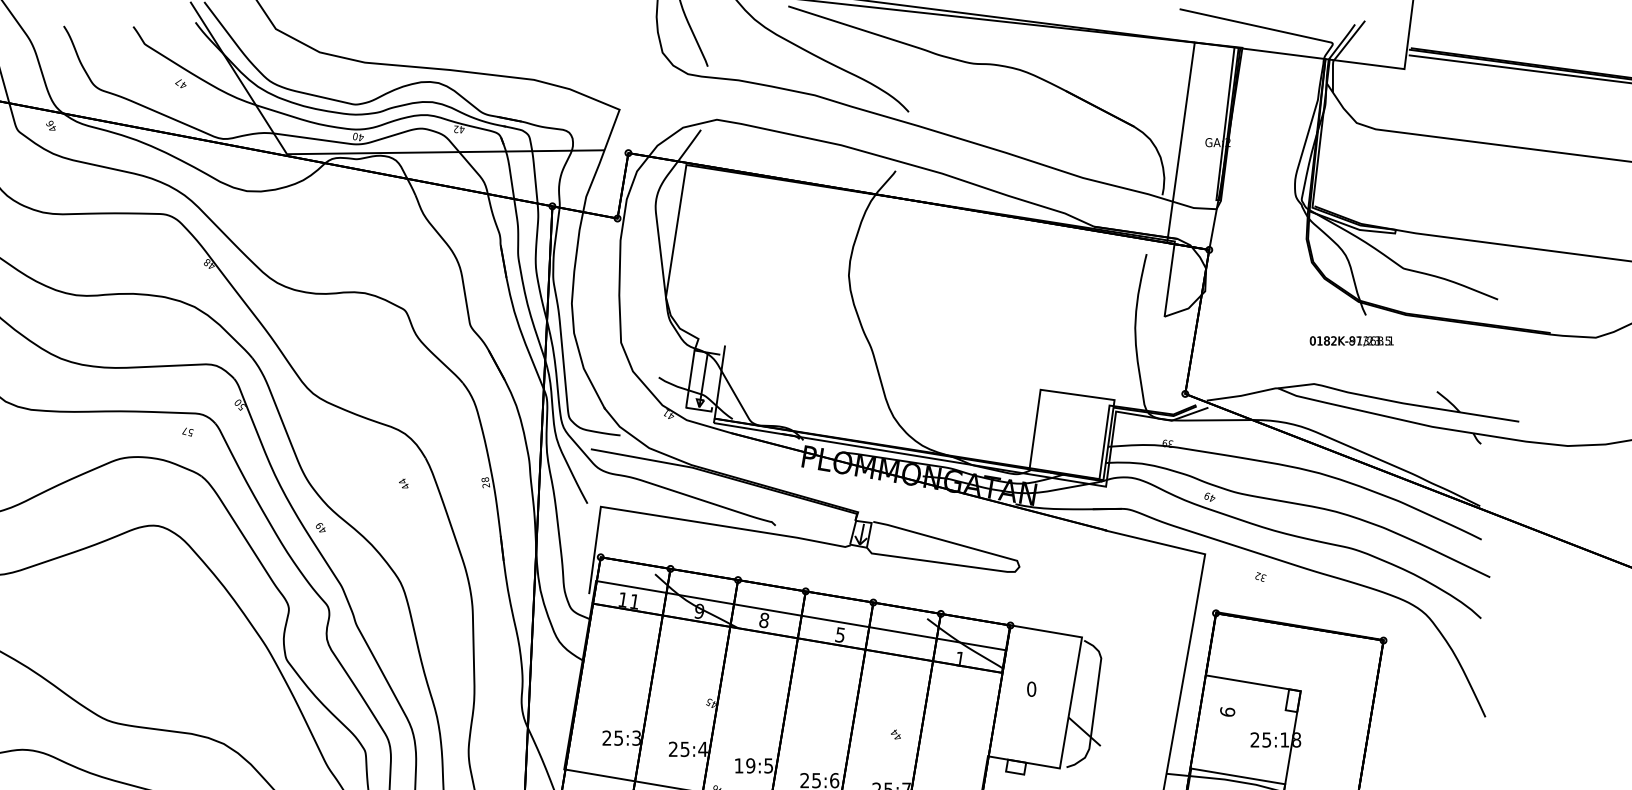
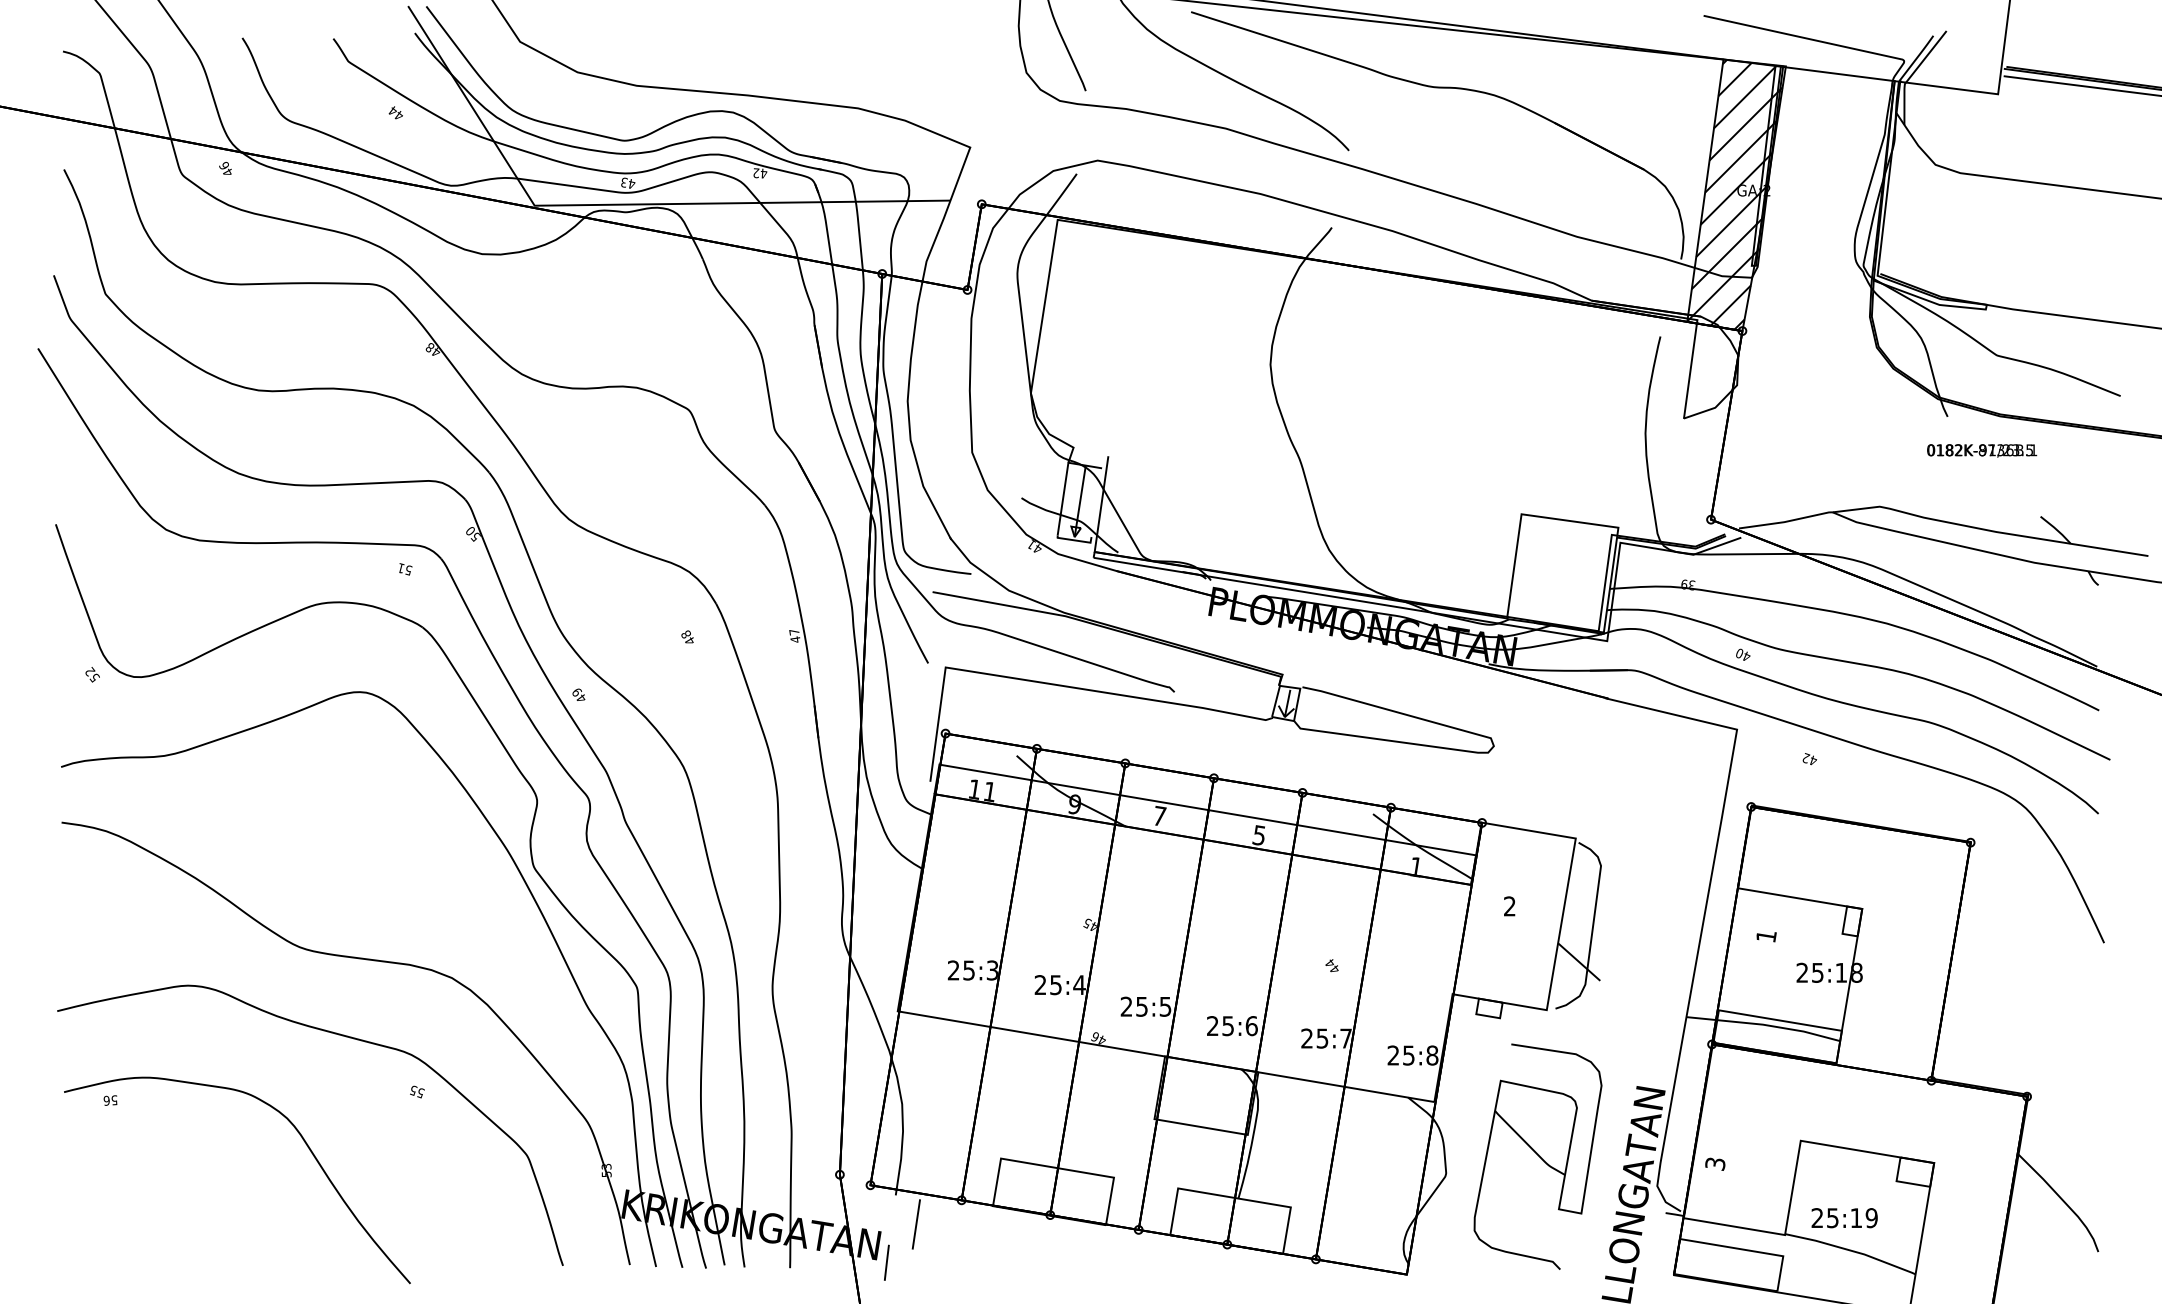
text: (178, 82) -> (392, 111), 47 -> 44
text: (355, 136) -> (624, 182), 40 -> 43
hatch: (1203, 145) -> (1734, 194), added
text: (1352, 341) -> (1982, 450), moved
text: (184, 431) -> (400, 568), 57 -> 51
text: (402, 481) -> (685, 634), 44 -> 48
text: (485, 482) -> (794, 635), 28 -> 47
text: (1207, 496) -> (1740, 653), 49 -> 40
text: (1263, 577) -> (1813, 760), 32 -> 42
text: (764, 619) -> (1159, 815), 8 -> 7
text: (1031, 689) -> (1509, 906), 0 -> 2
text: (1227, 712) -> (1766, 936), 6 -> 1
text: (744, 765) -> (1133, 1006), 19:5 -> 25:5

